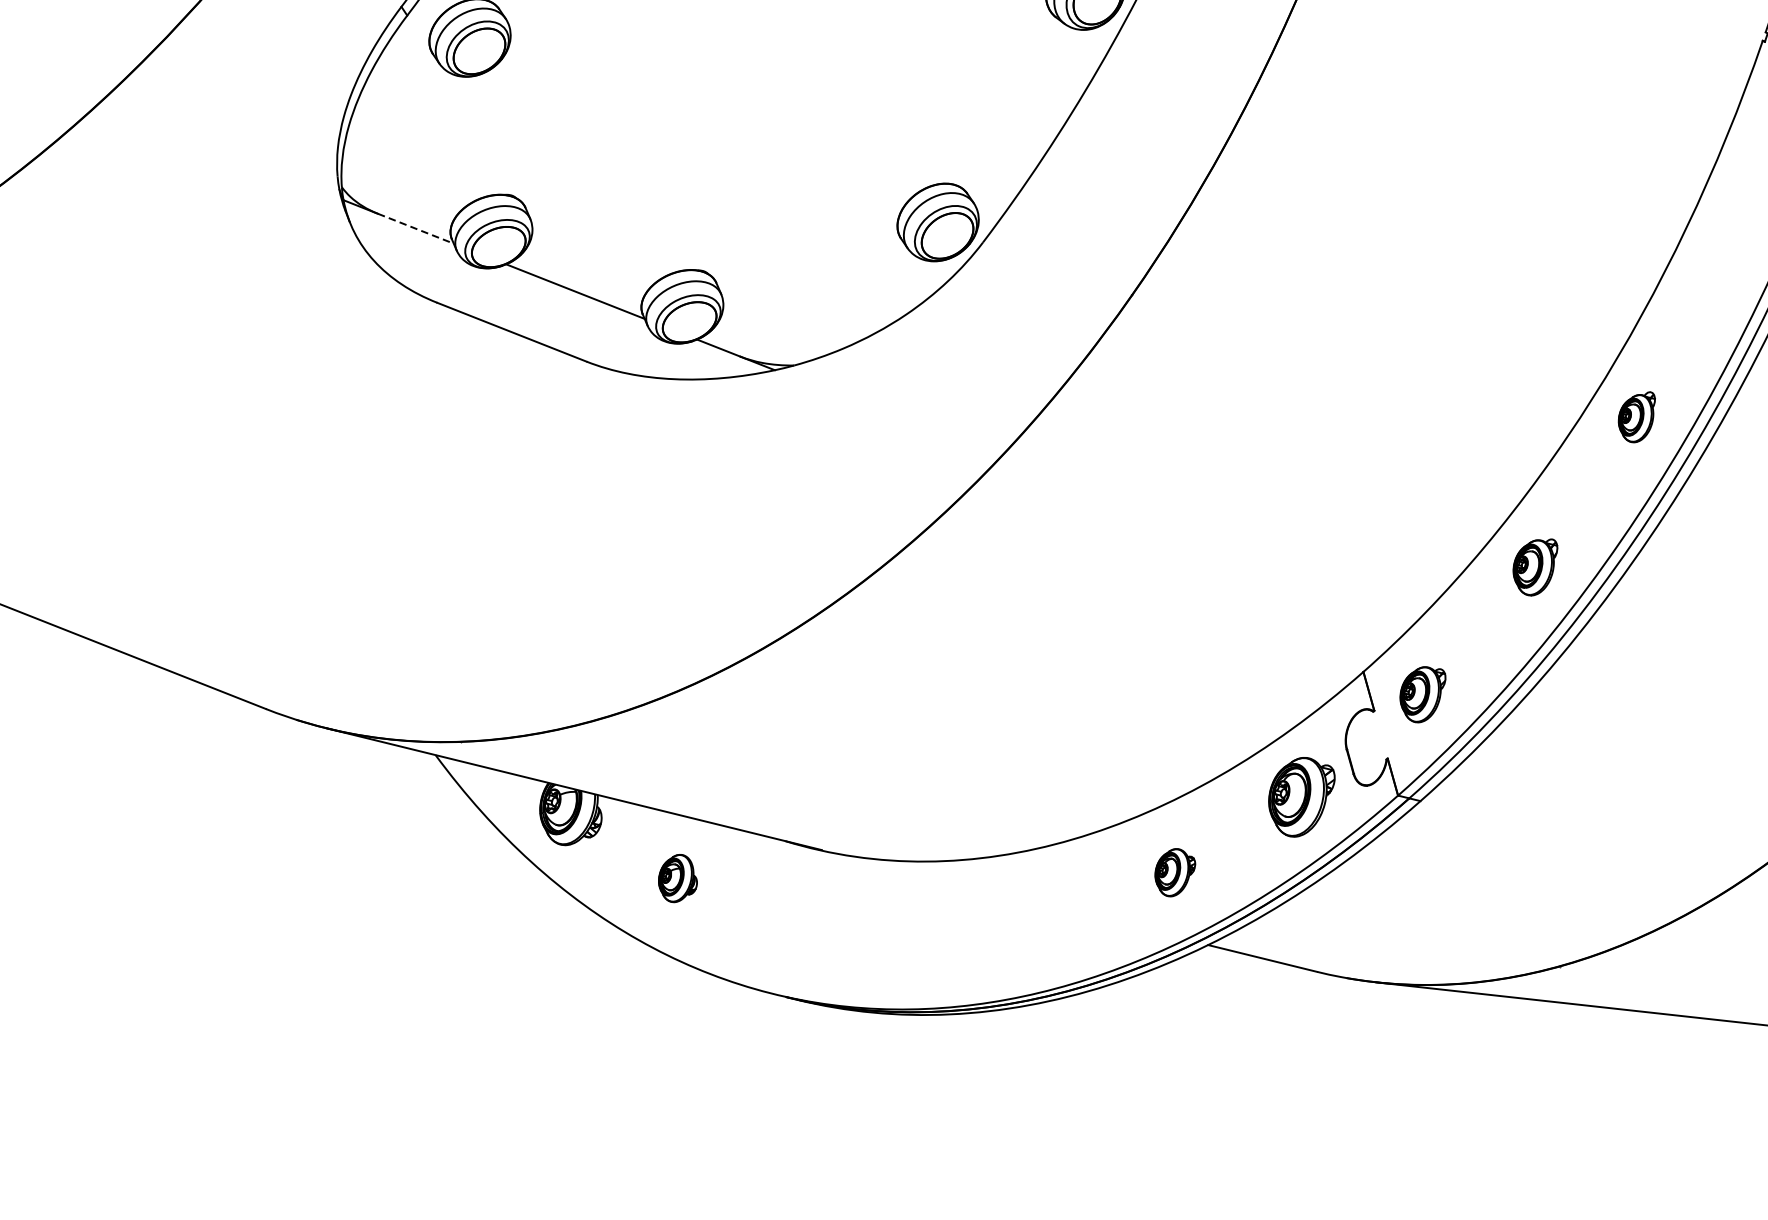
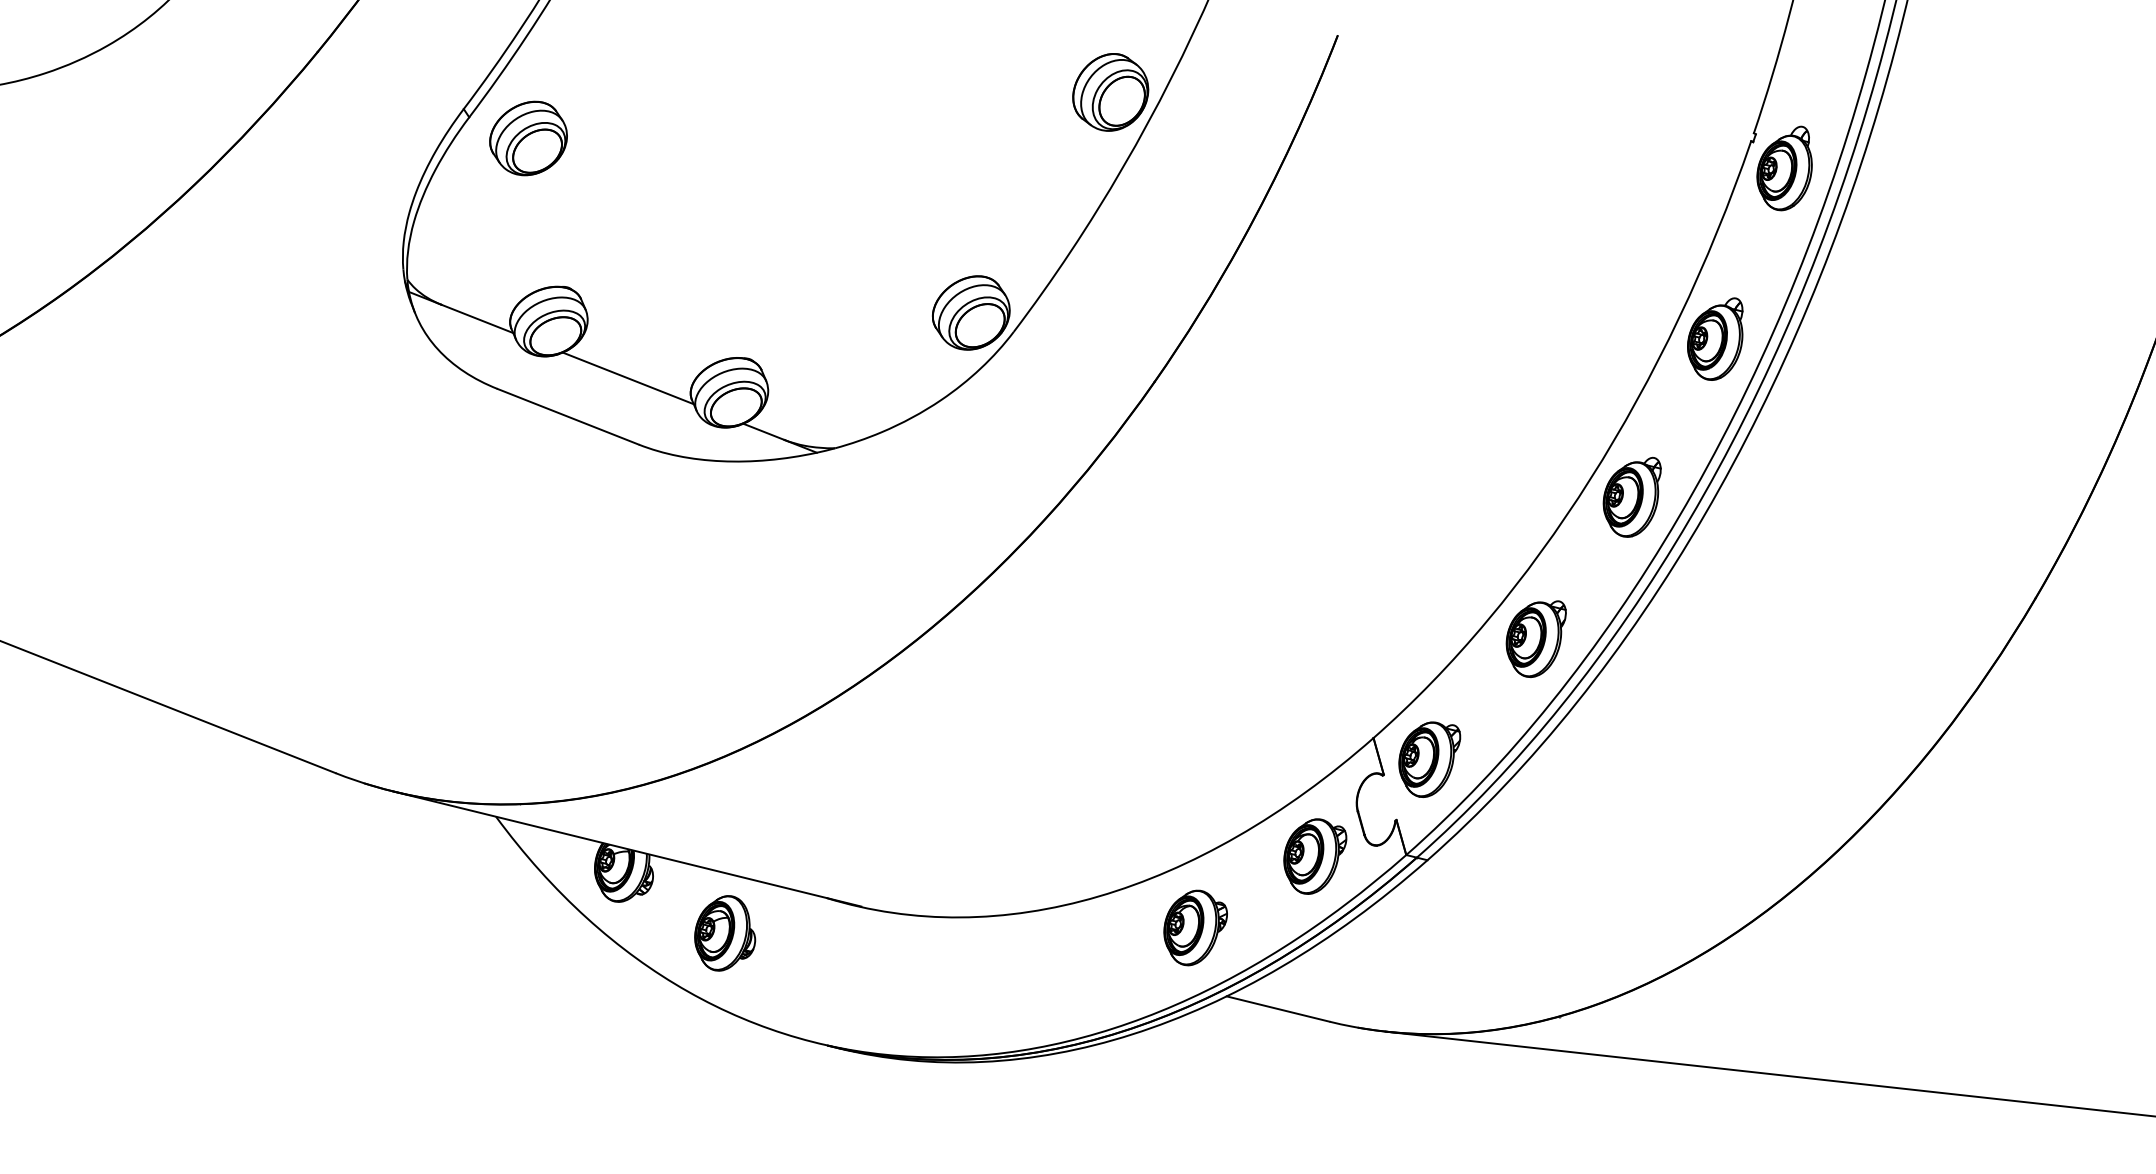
line: (415, 228) -> (477, 318), dashed -> solid
part: (1725, 249) -> (1715, 338), added
part: (1636, 416) -> (1631, 496), size x1.67
part: (1534, 567) -> (1535, 639), size x1.43
part: (1422, 694) -> (1429, 759), size x1.43
part: (1175, 872) -> (1195, 927), size x1.67
part: (678, 878) -> (725, 933), size x1.67

